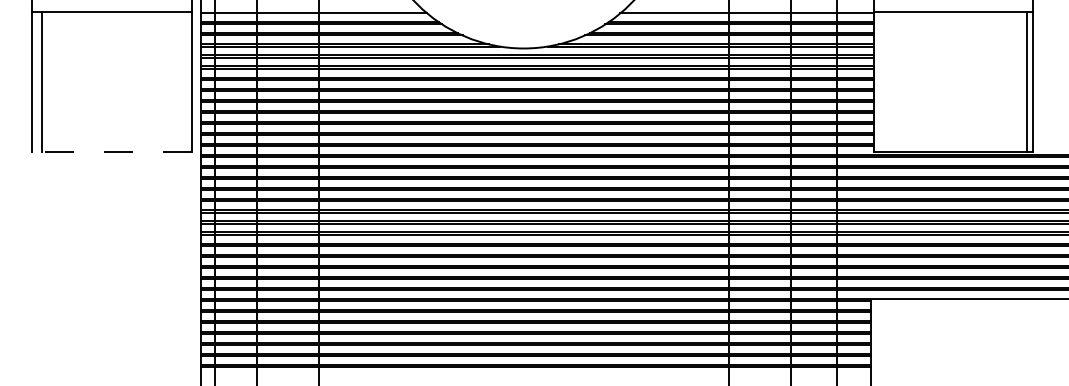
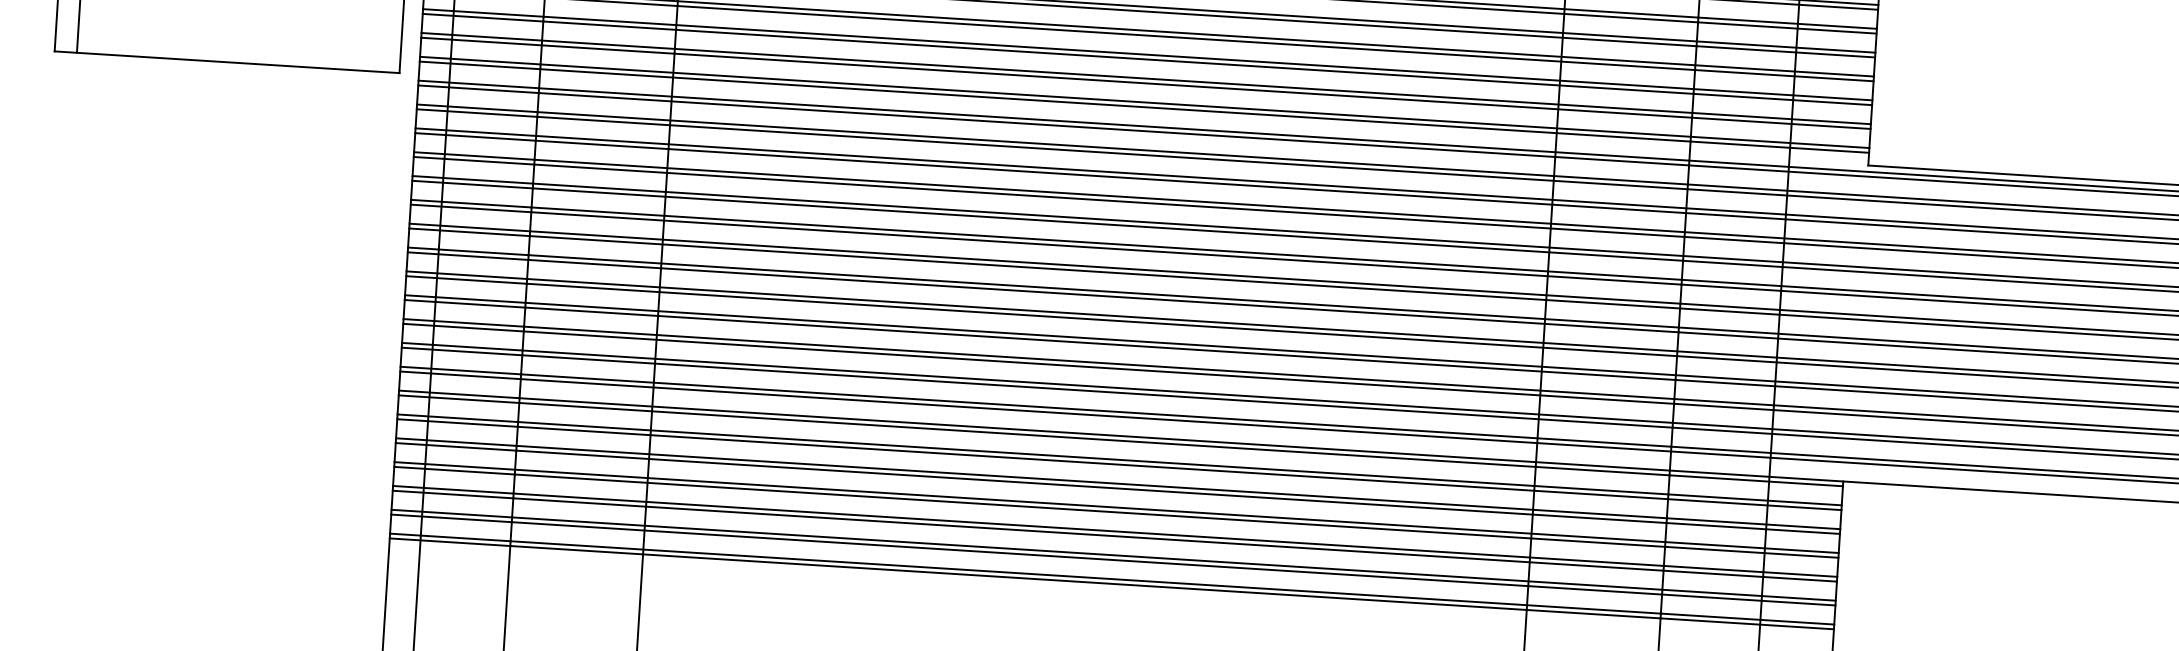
line: (111, 152) -> (225, 63), dashed -> solid

